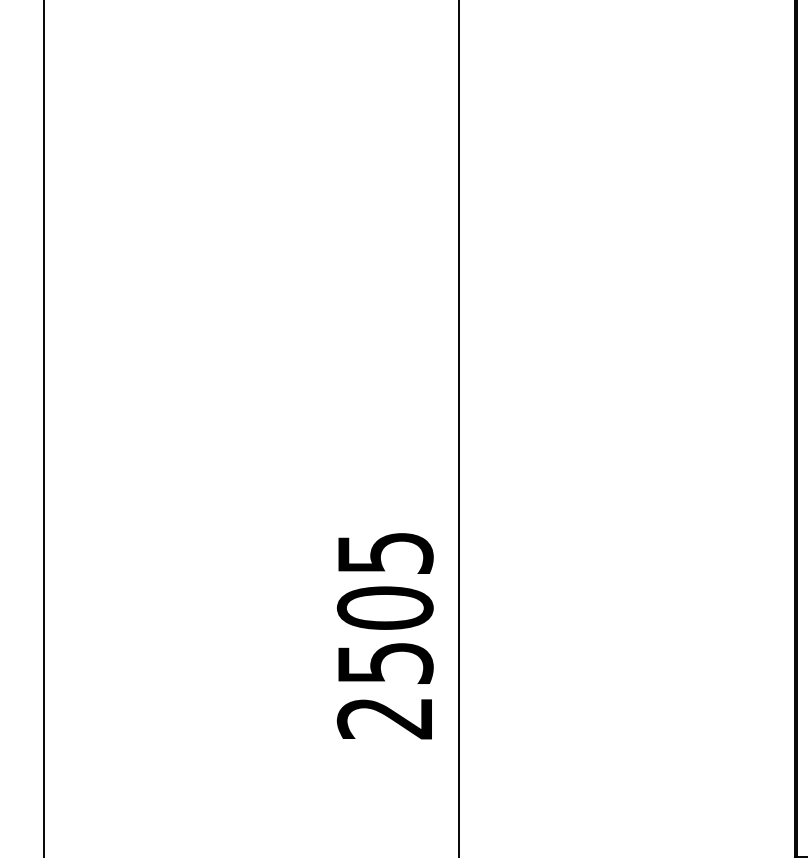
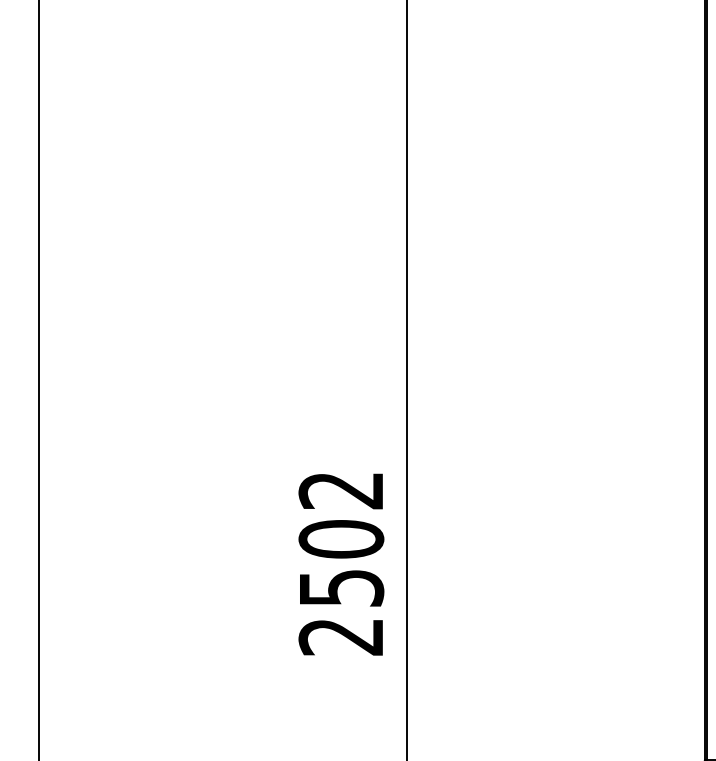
text: (384, 553) -> (340, 490), 2505 -> 2502

